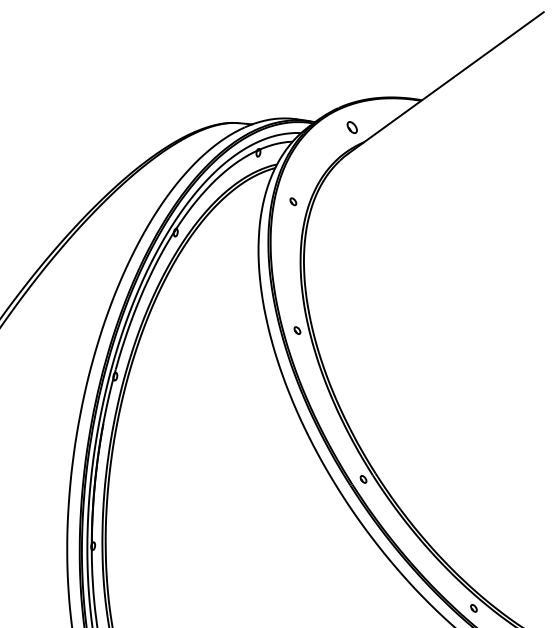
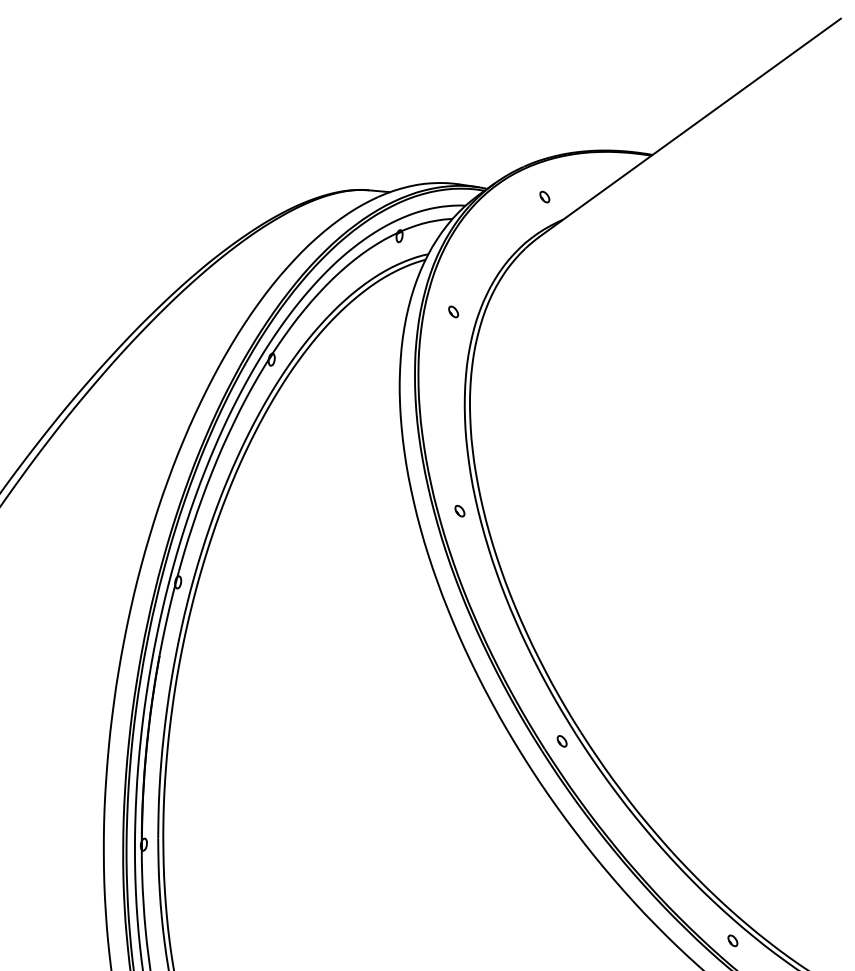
part: (352, 127) -> (545, 197), size x0.62

